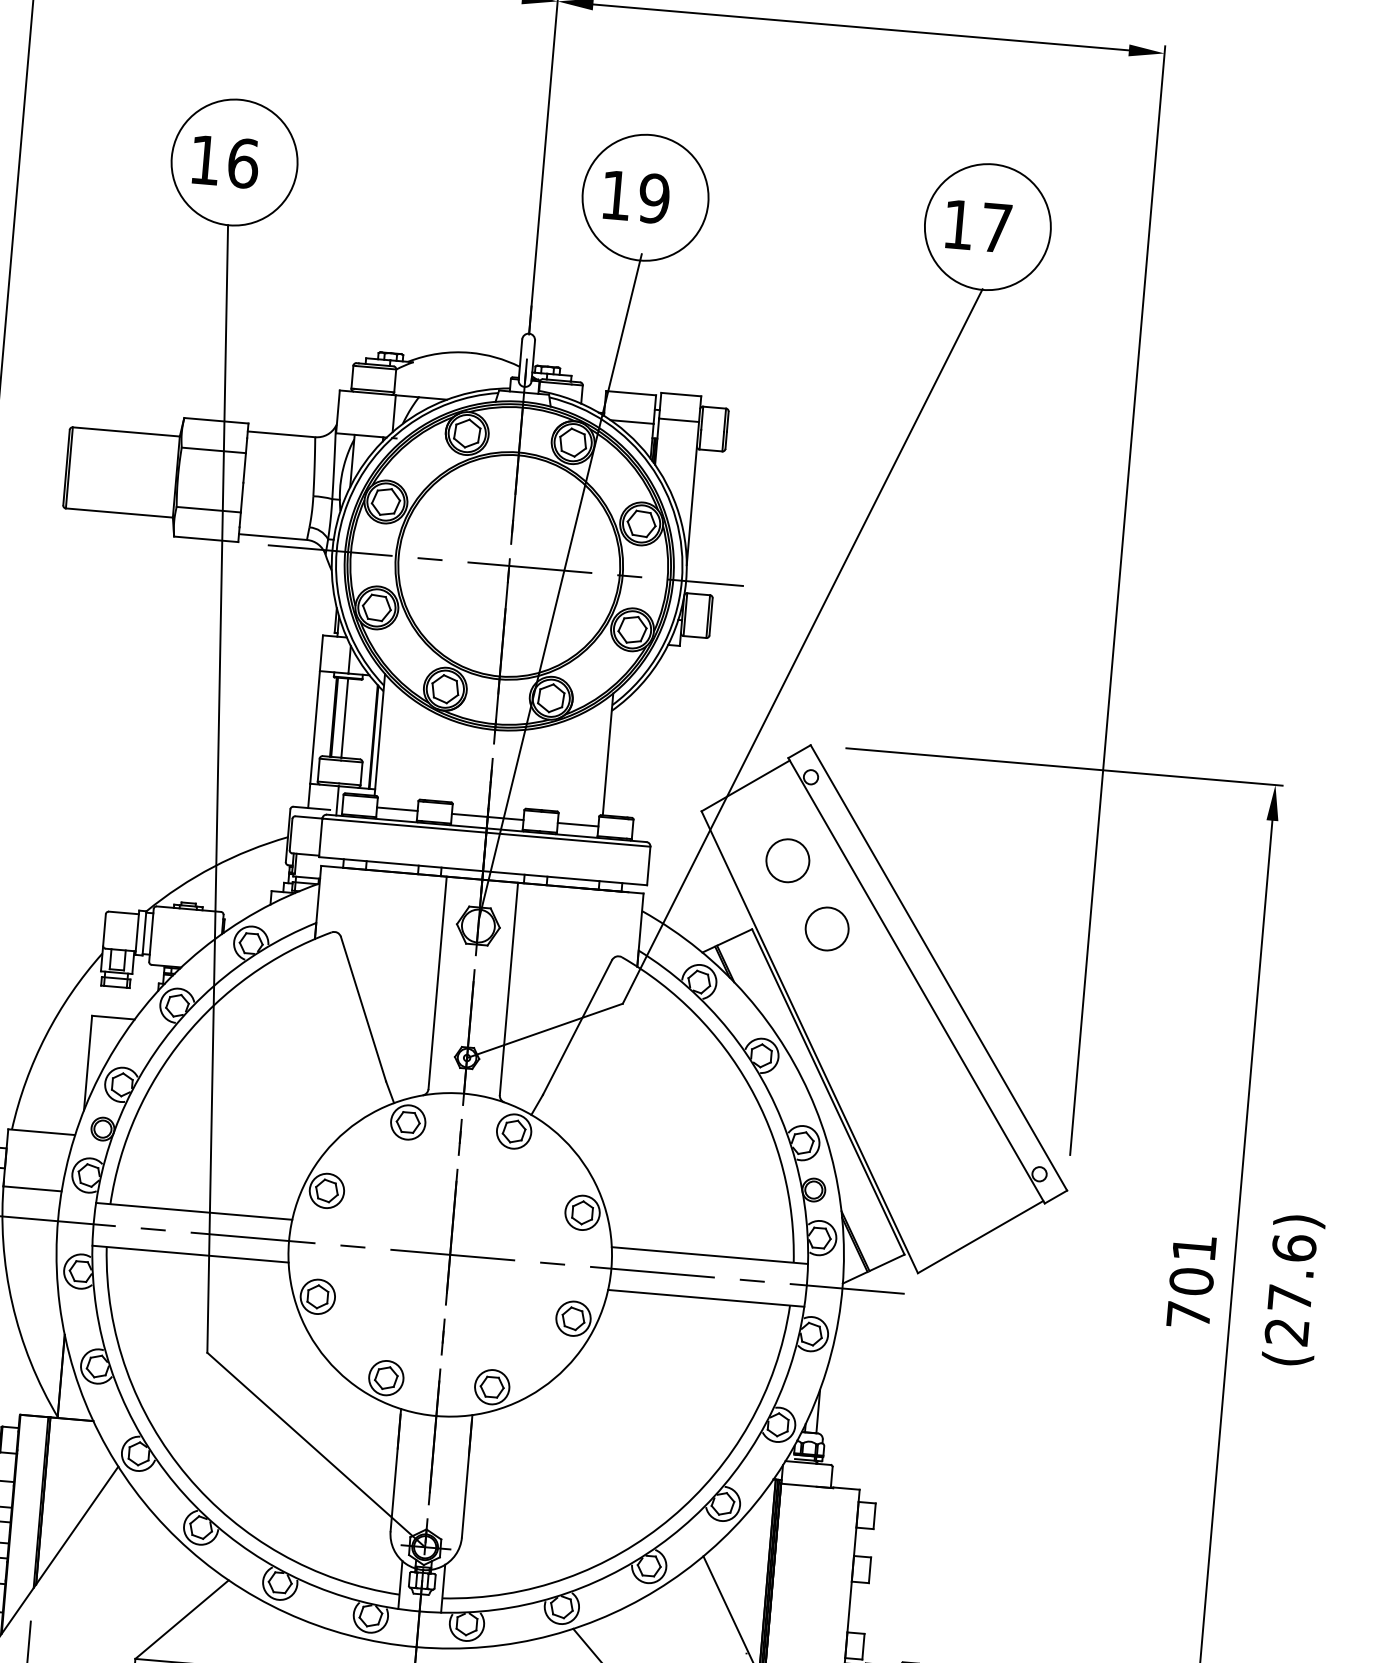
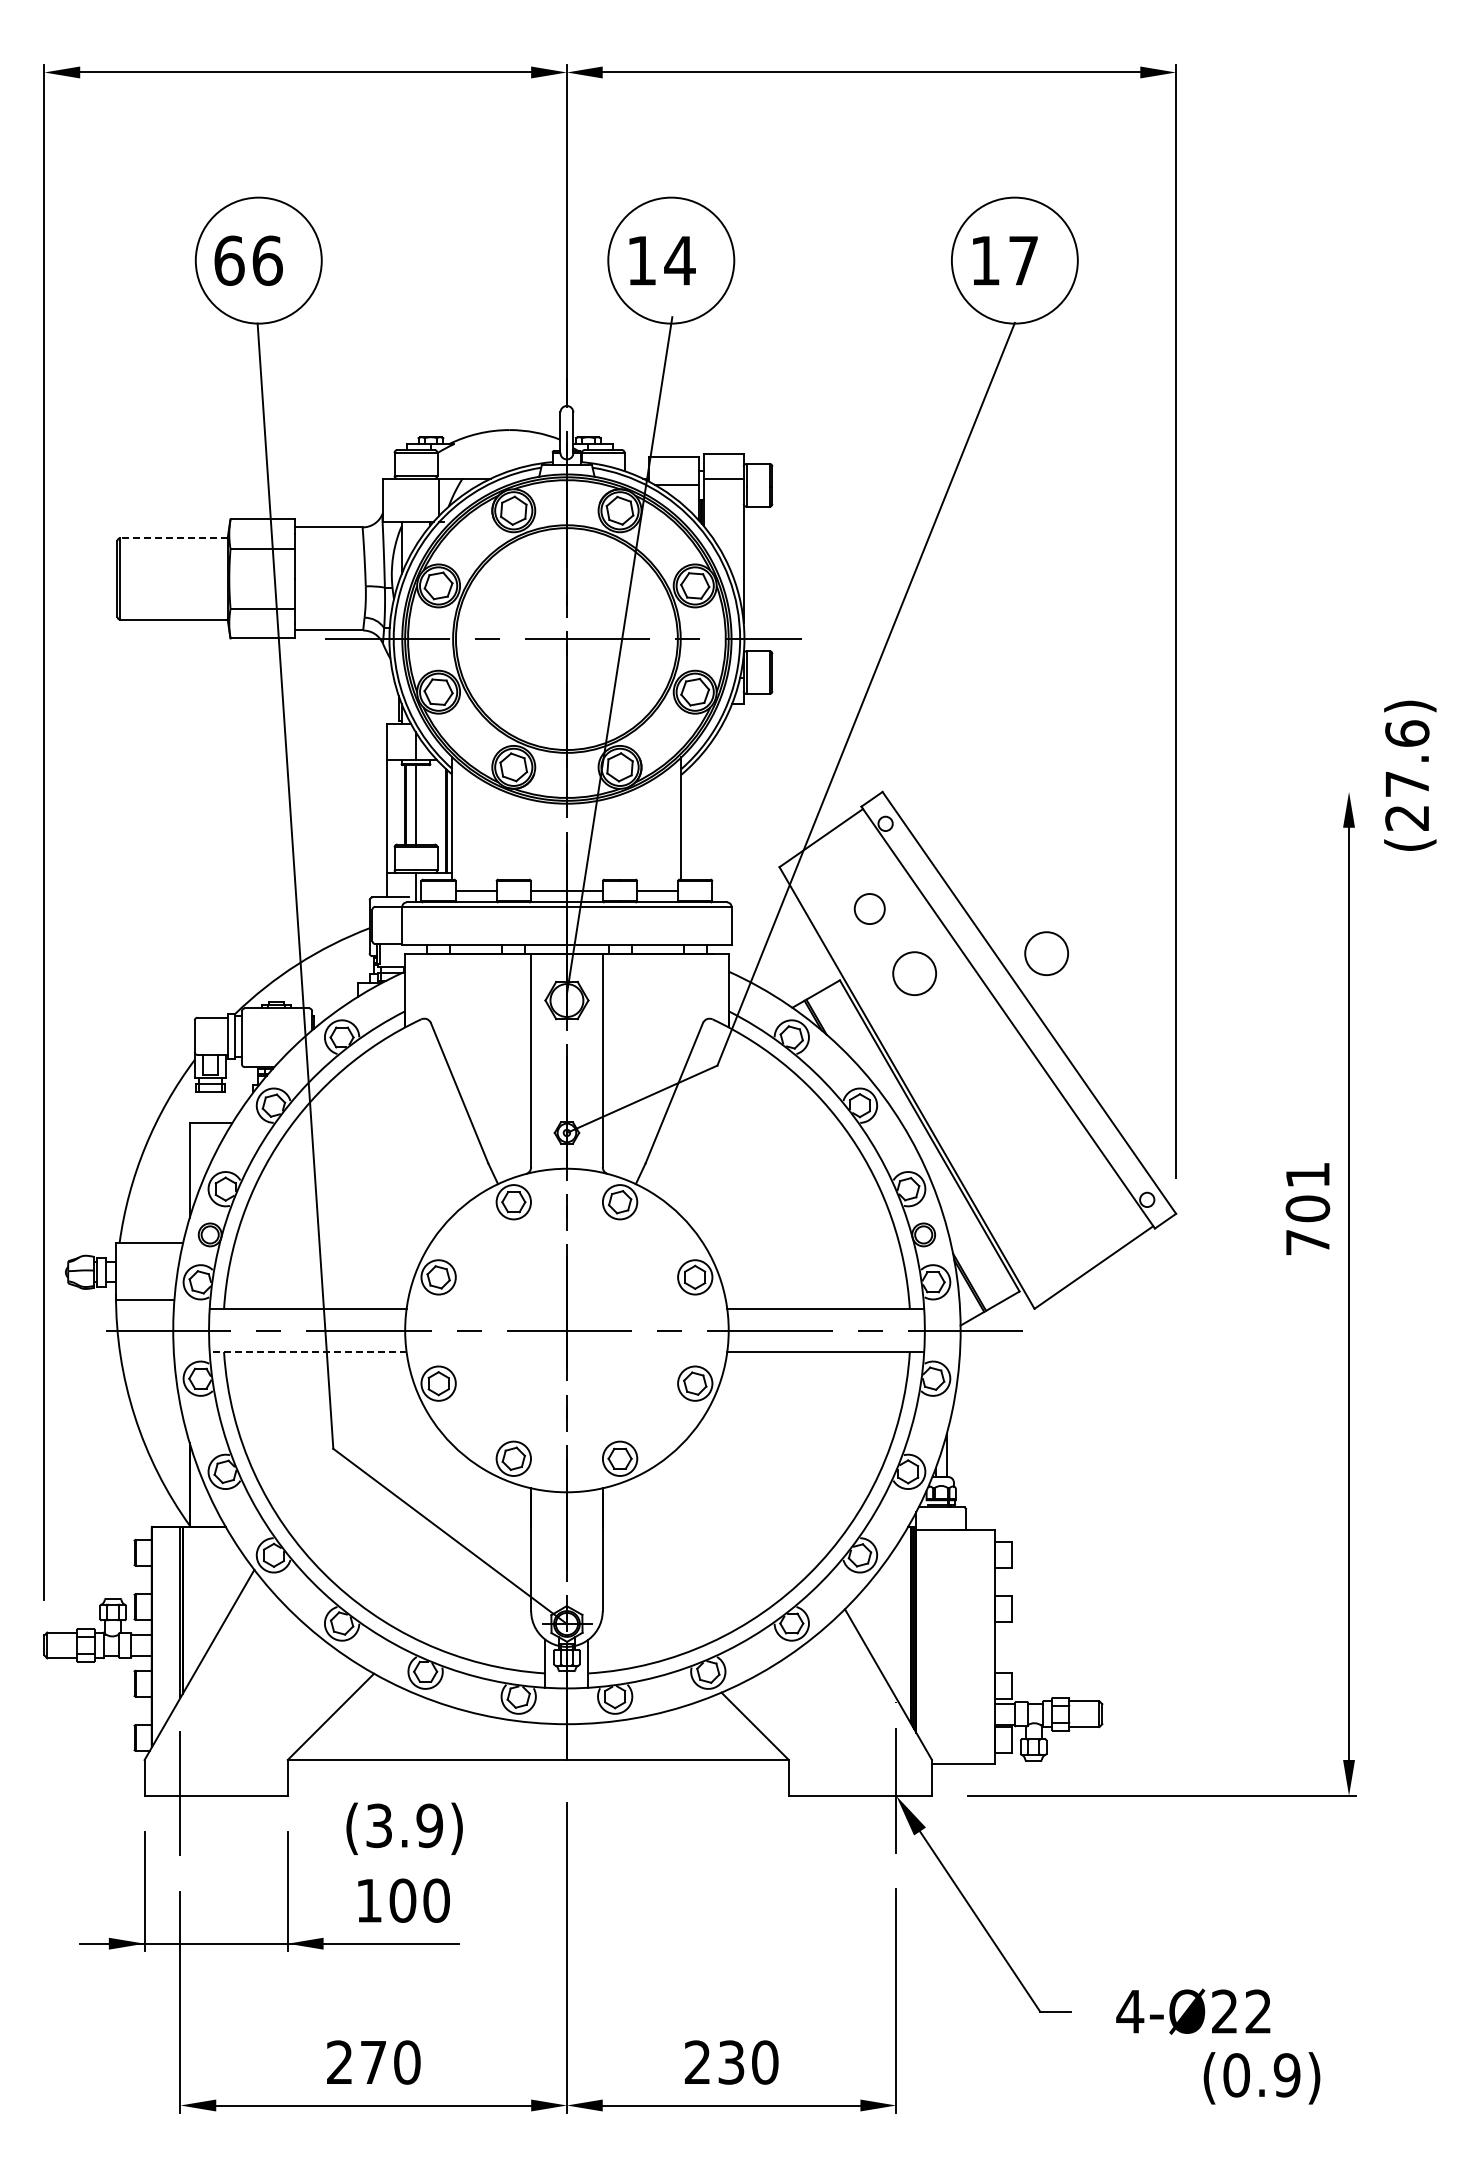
text: (205, 159) -> (229, 260), 16 -> 66
text: (653, 198) -> (679, 260), 19 -> 14
line: (125, 432) -> (173, 538), solid -> dashed
line: (1064, 766) -> (1137, 791), removed
circle: (787, 860) -> (869, 908), size x0.7
circle: (960, 920) -> (1046, 953), added
line: (189, 1254) -> (307, 1352), solid -> dashed
text: (1191, 1281) -> (1307, 1208), moved
text: (1293, 1290) -> (1410, 775), moved

